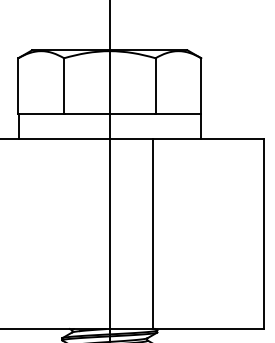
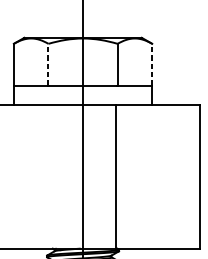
line: (64, 85) -> (48, 64), solid -> dashed
line: (201, 85) -> (152, 64), solid -> dashed

